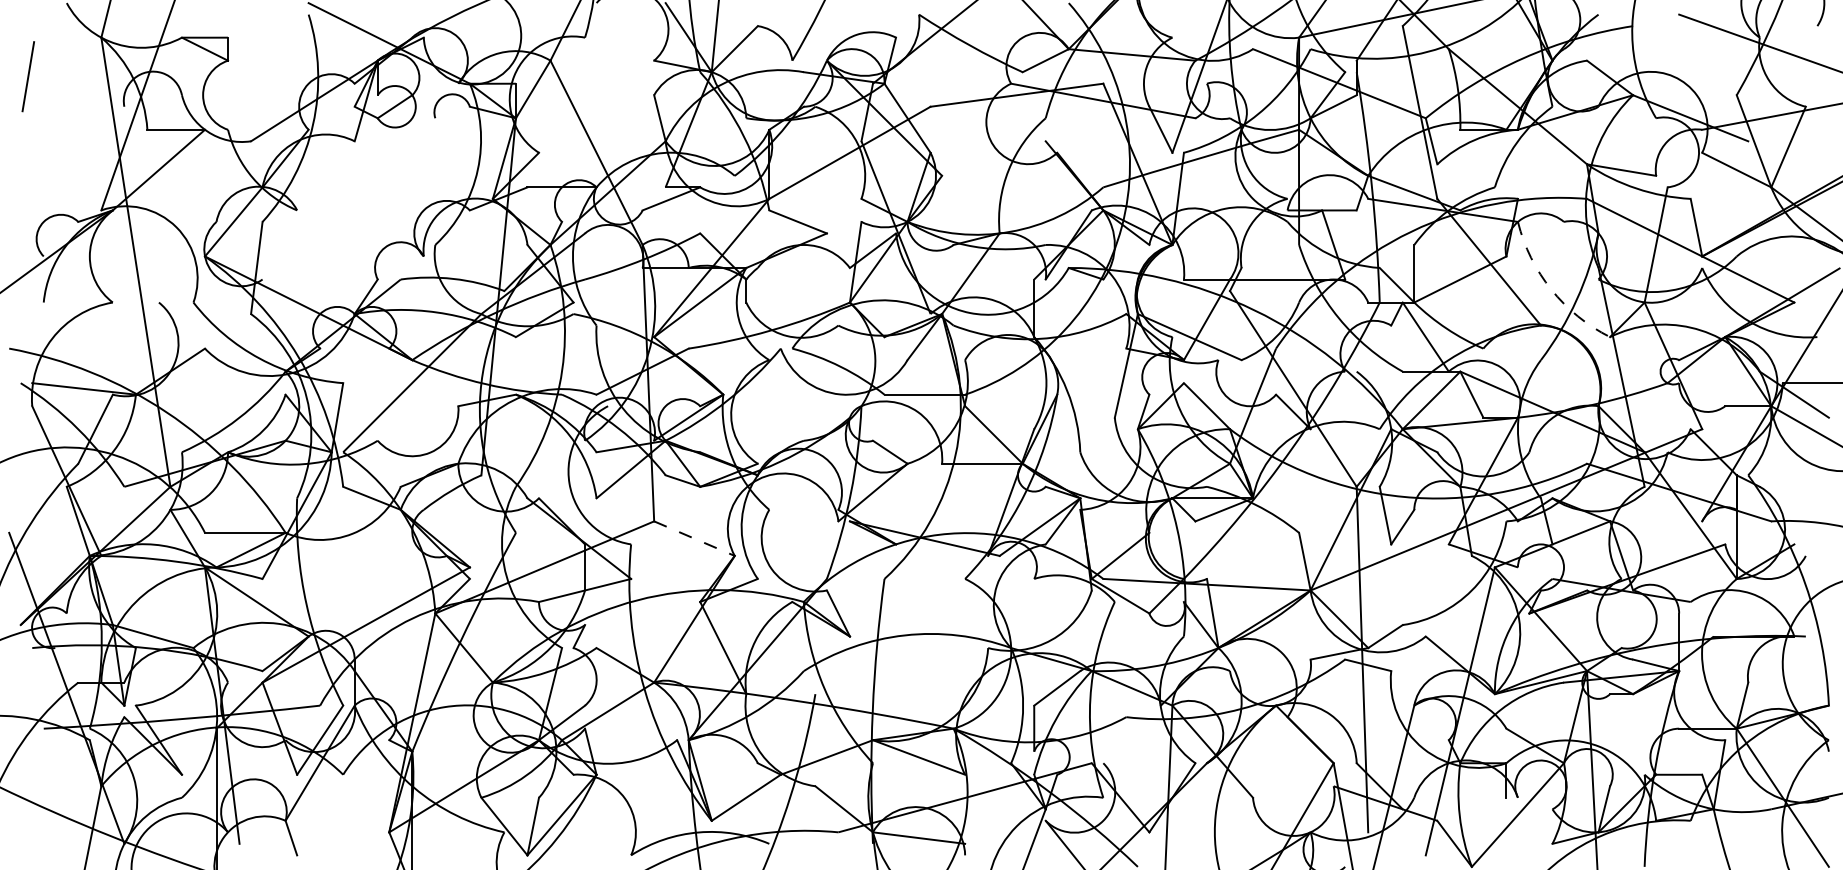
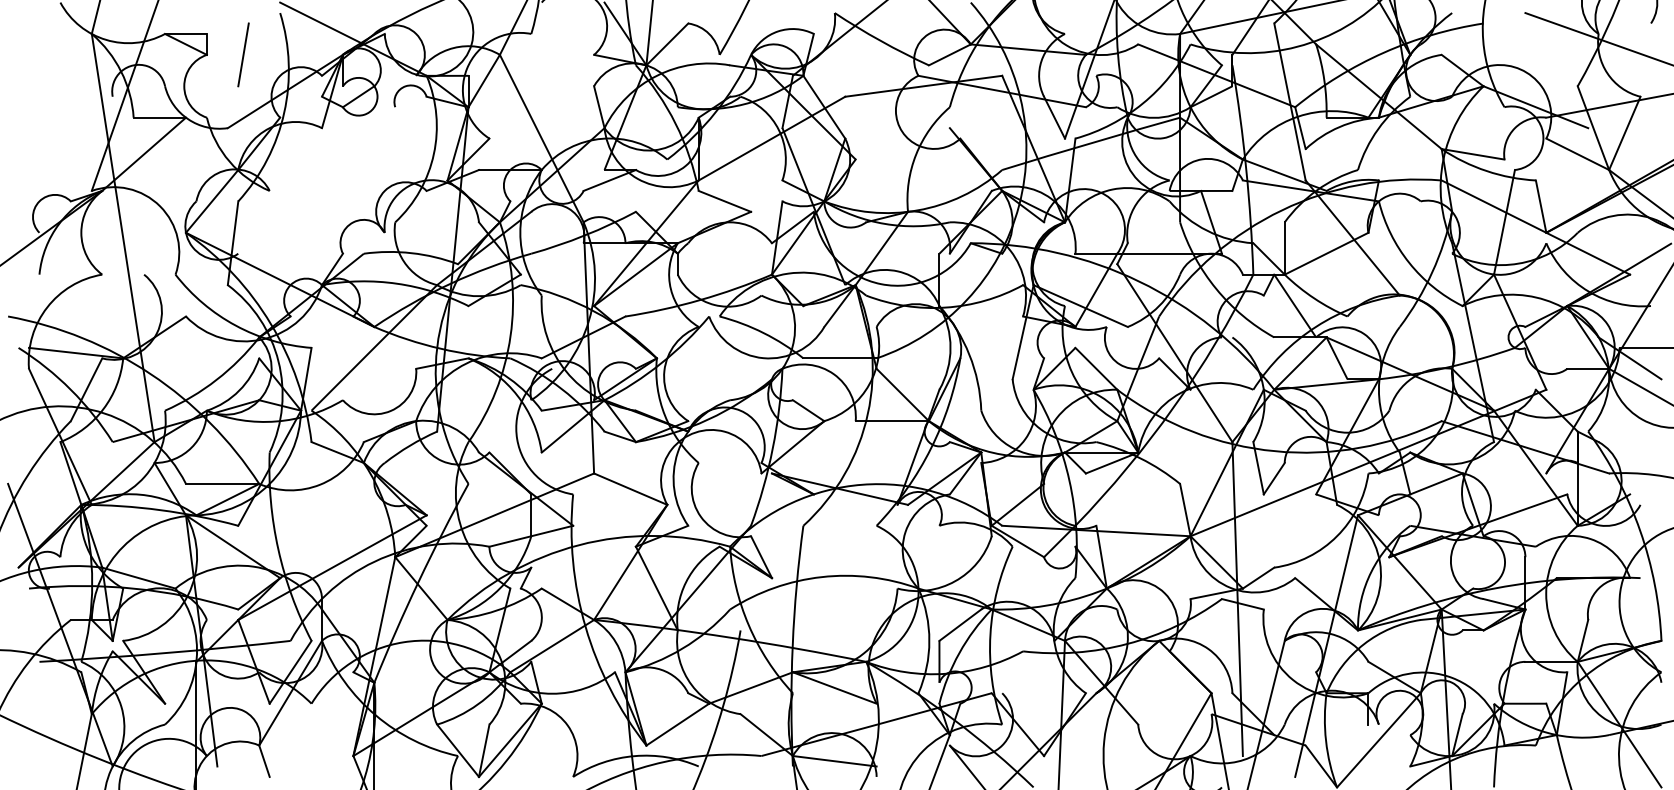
line: (27, 76) -> (242, 54), moved
arc: (1551, 289) -> (1409, 262), dashed -> solid
line: (694, 538) -> (630, 489), dashed -> solid

